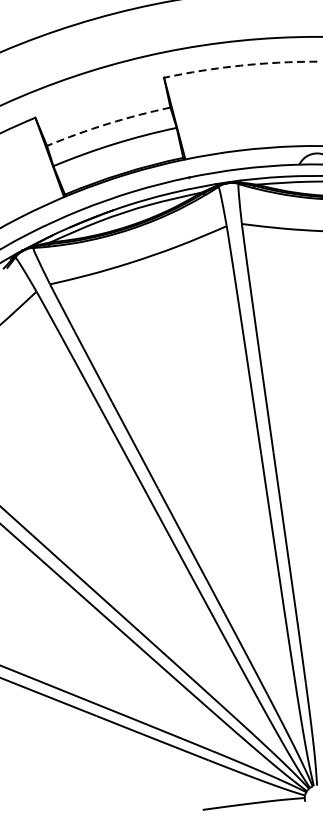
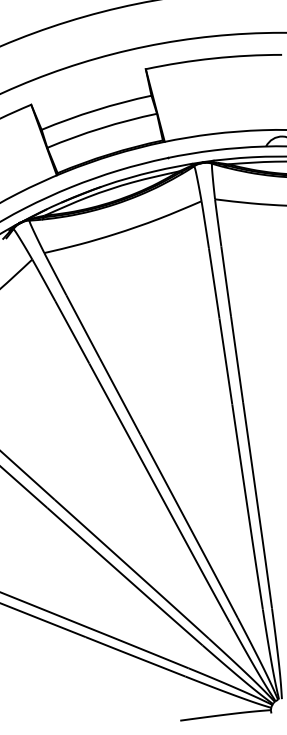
arc: (240, 65) -> (213, 58), dashed -> solid
arc: (107, 124) -> (95, 110), dashed -> solid

